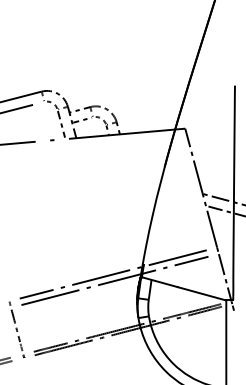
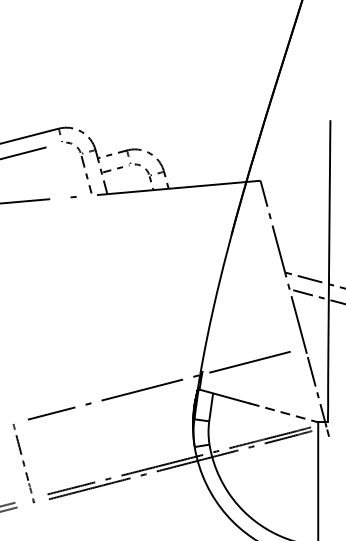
line: (114, 280) -> (161, 394), removed
line: (202, 293) -> (284, 412), solid -> dashed

